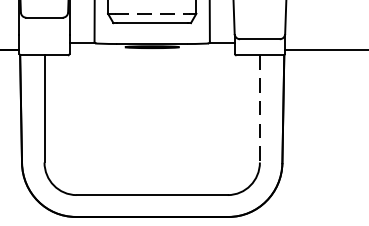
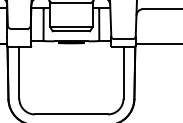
line: (152, 13) -> (71, 26), dashed -> solid
line: (259, 108) -> (123, 72), dashed -> solid

